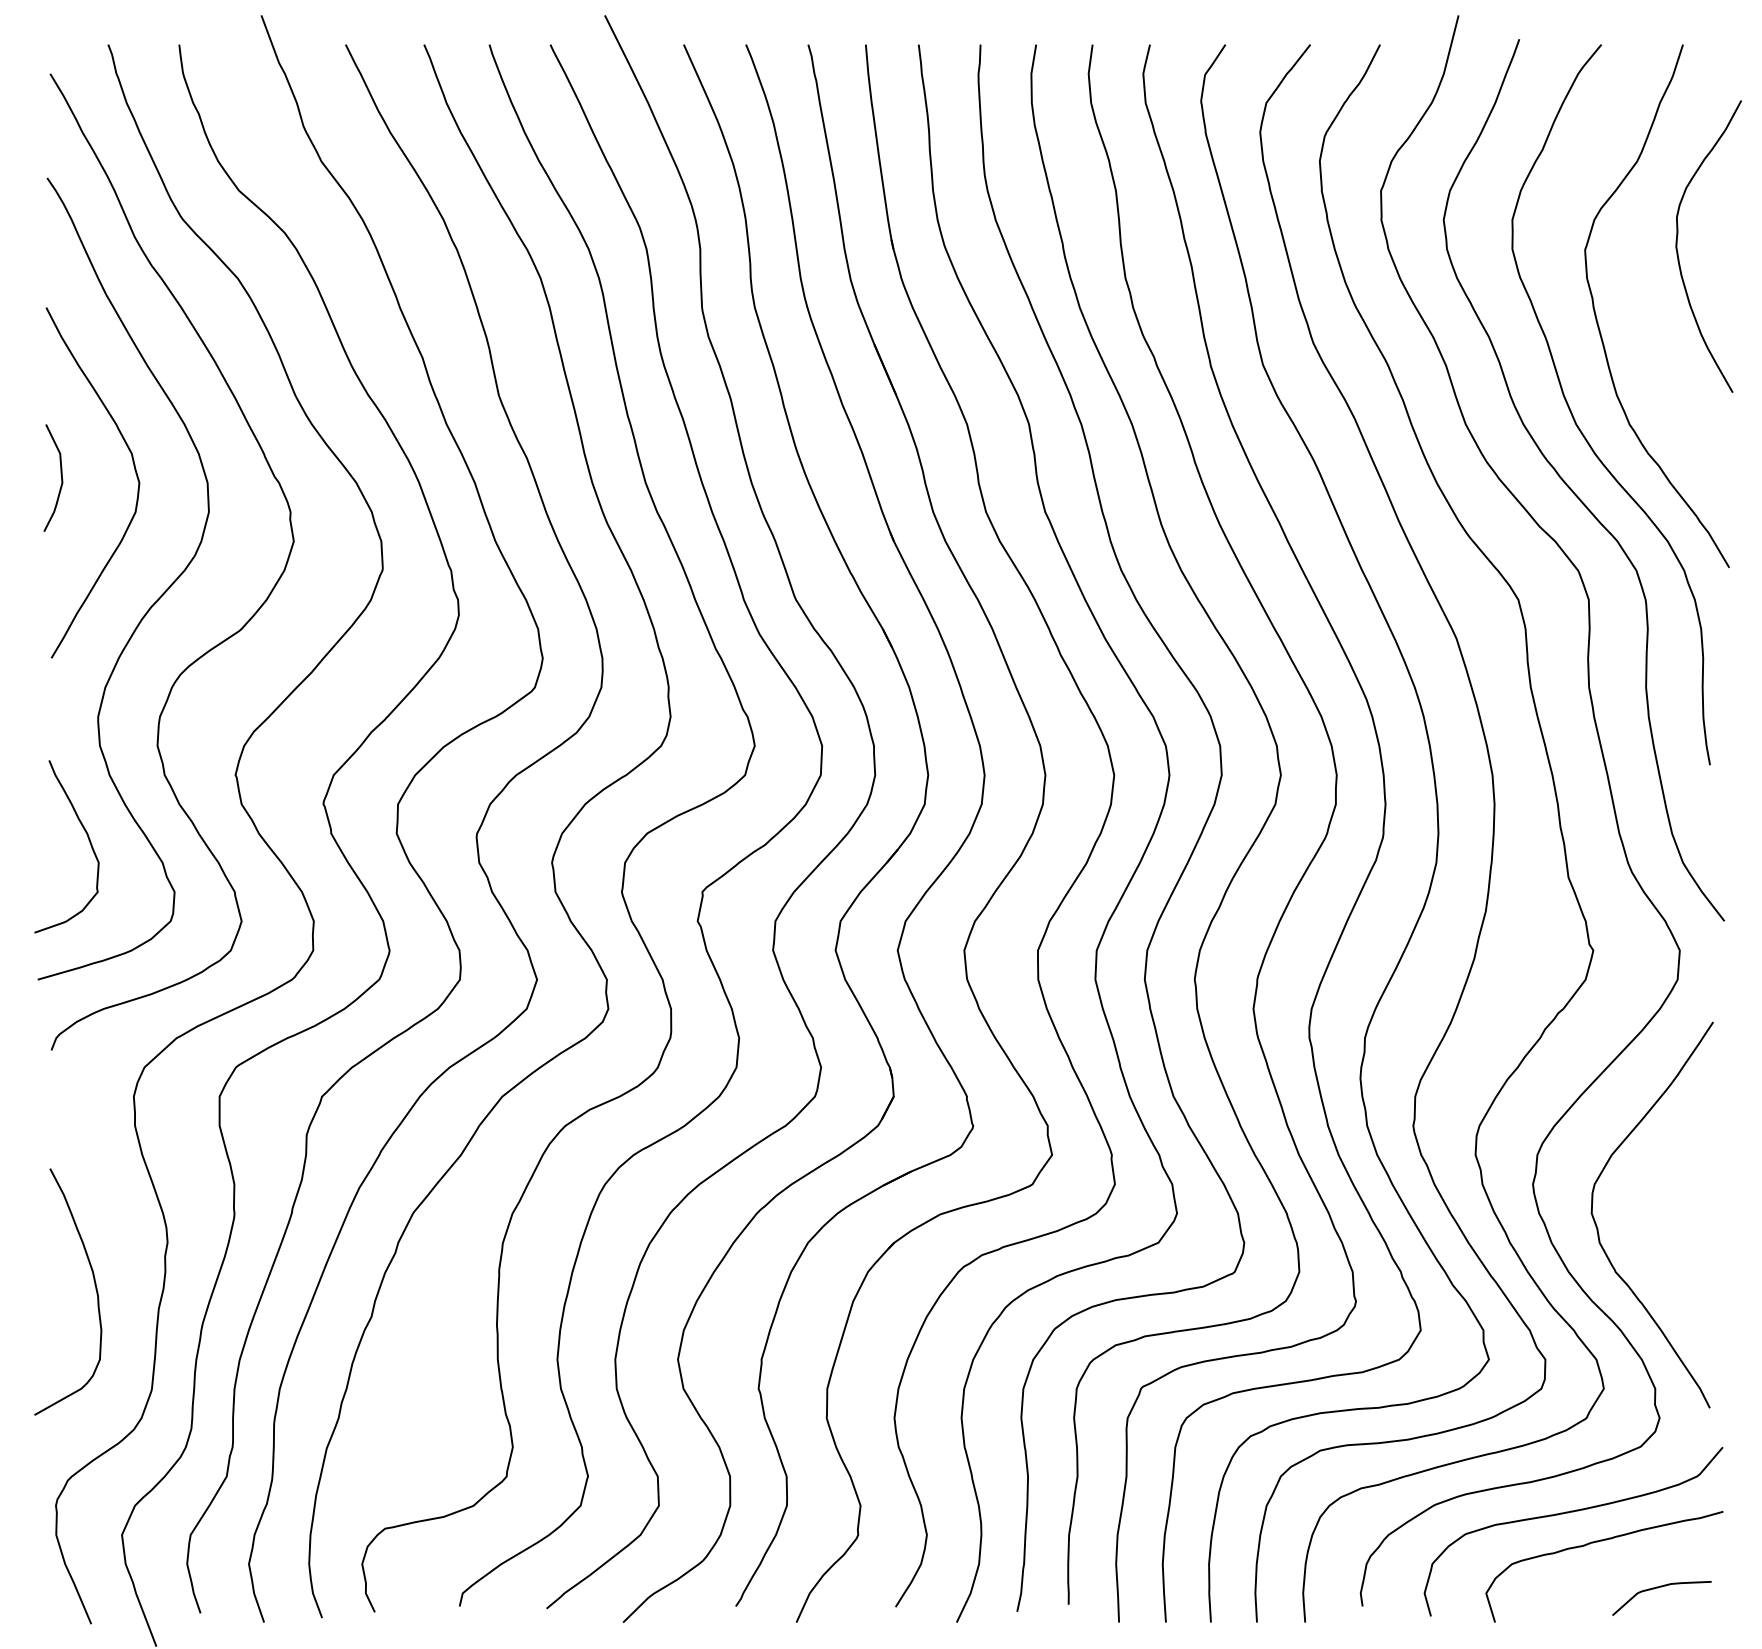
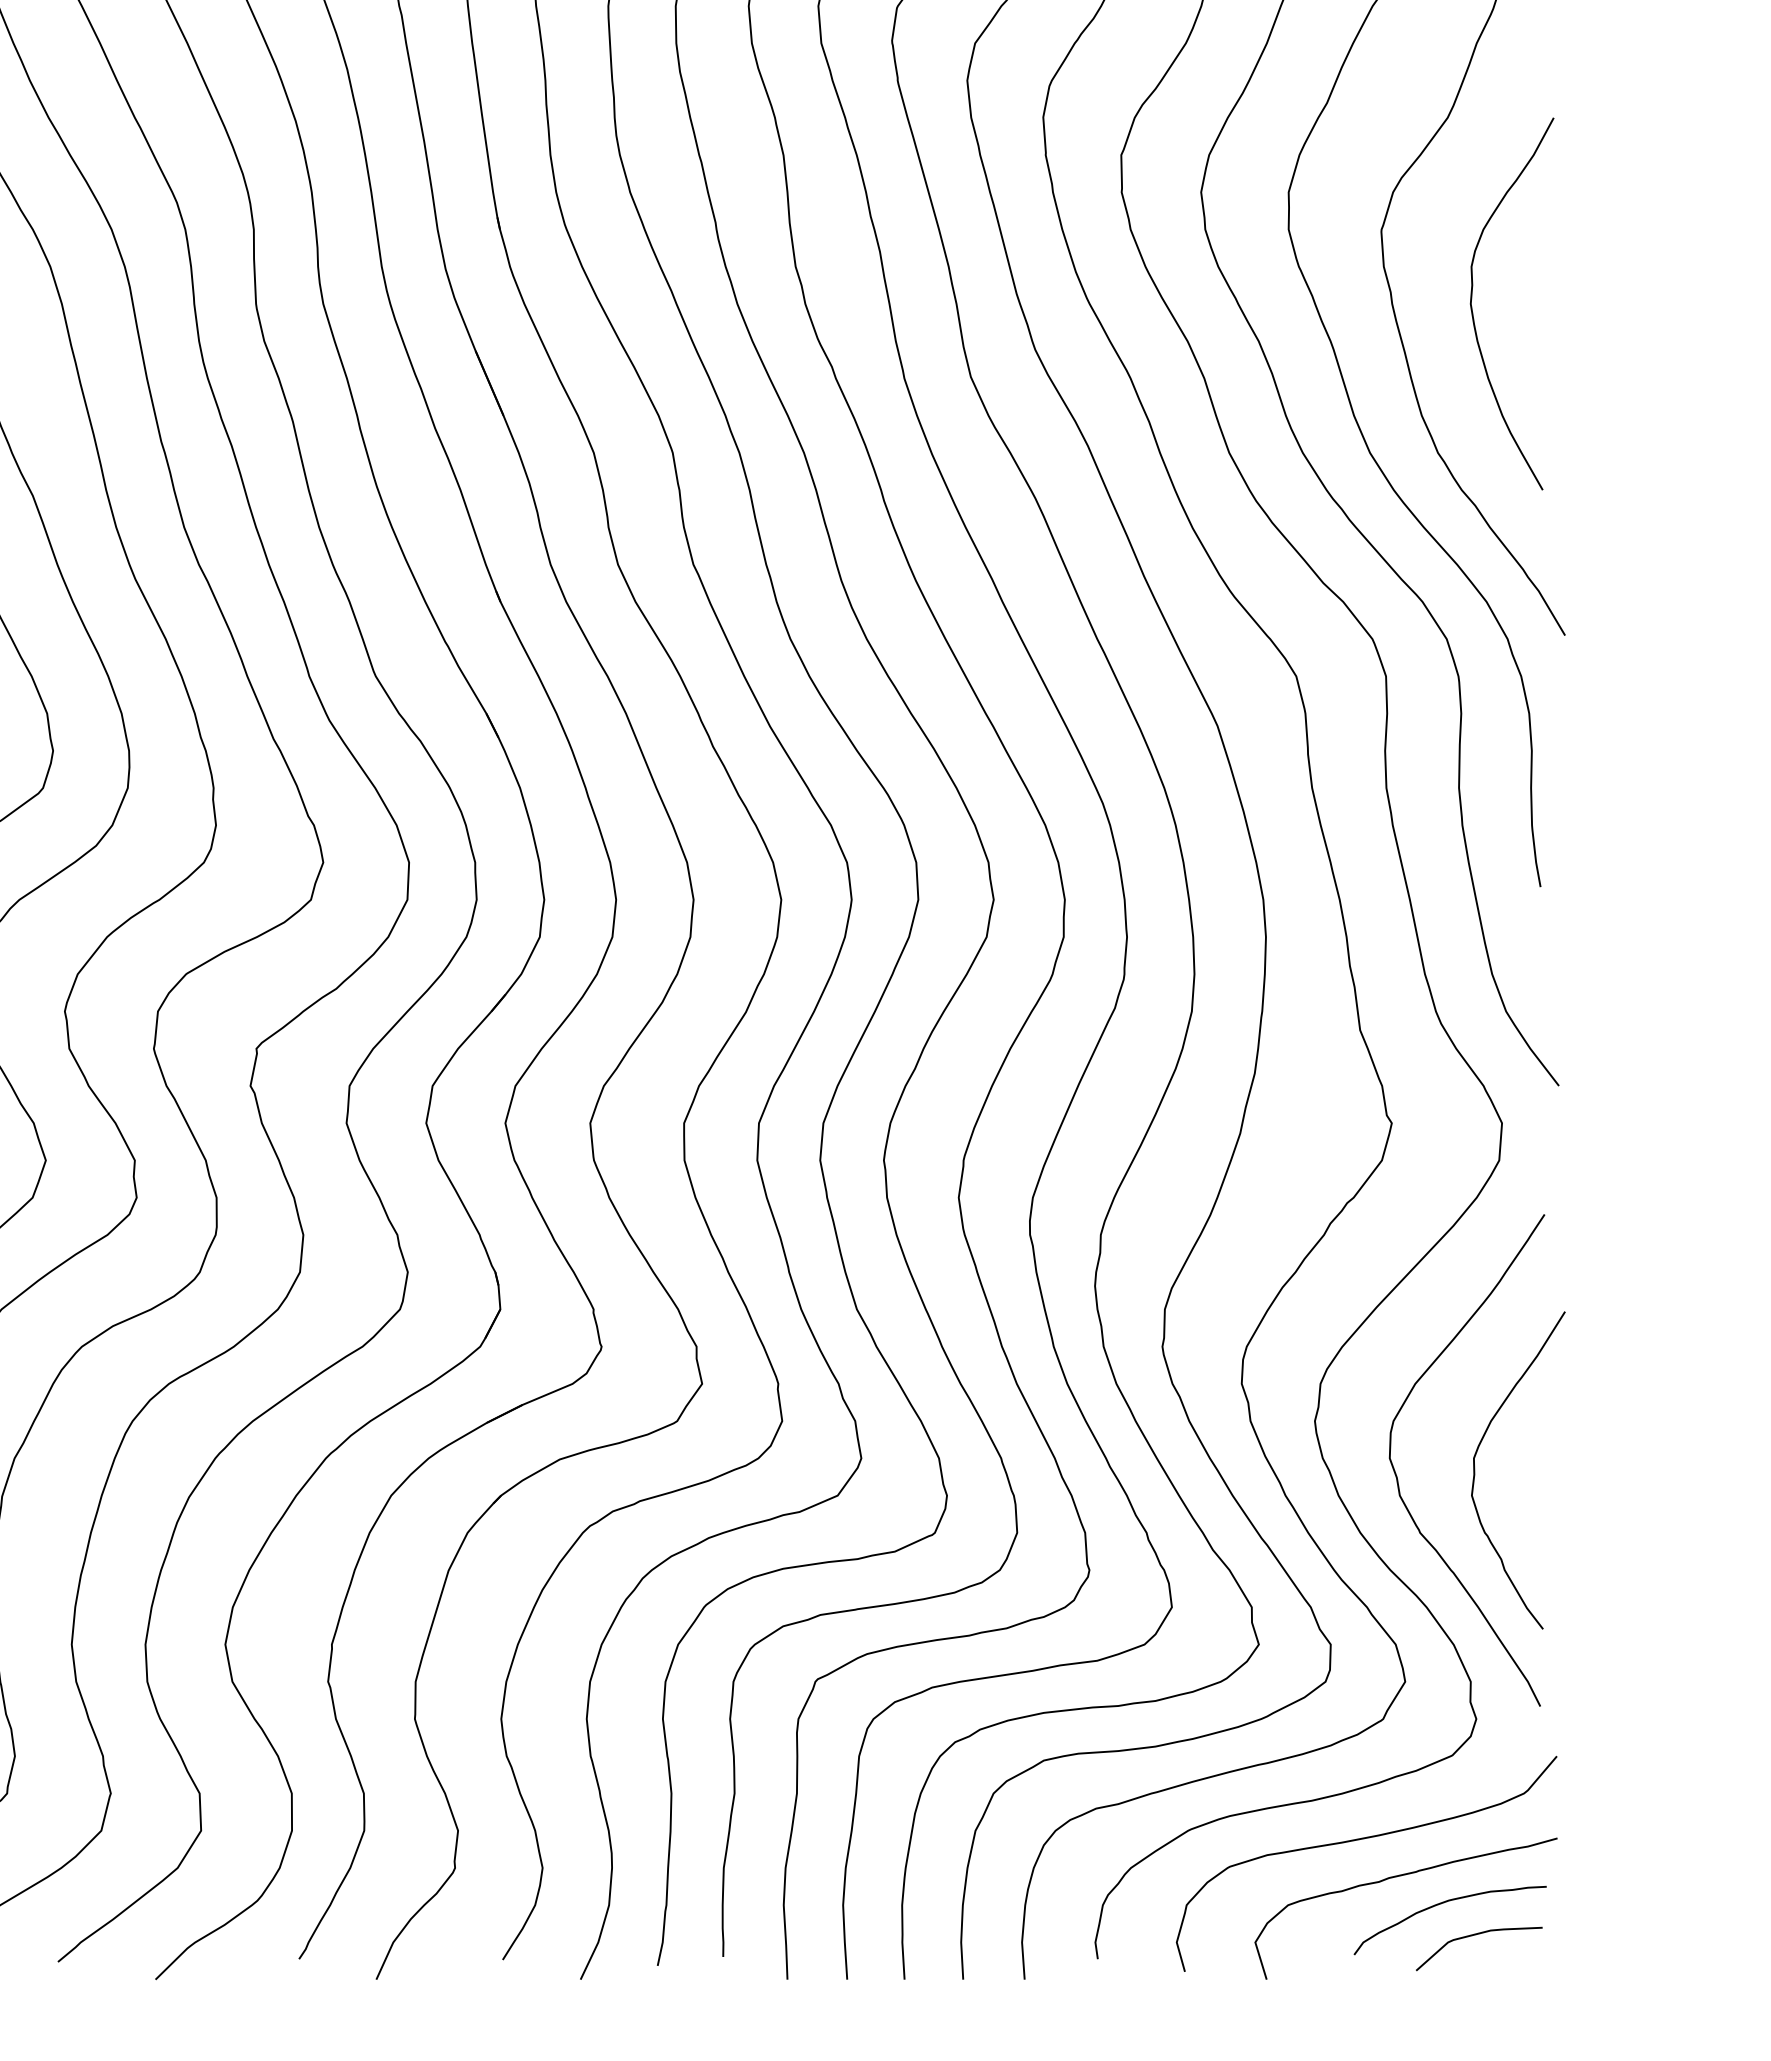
curve: (1678, 252) -> (1473, 311), moved
curve: (1658, 1222) -> (1474, 1469), added
curve: (1633, 1563) -> (1443, 1904), added

